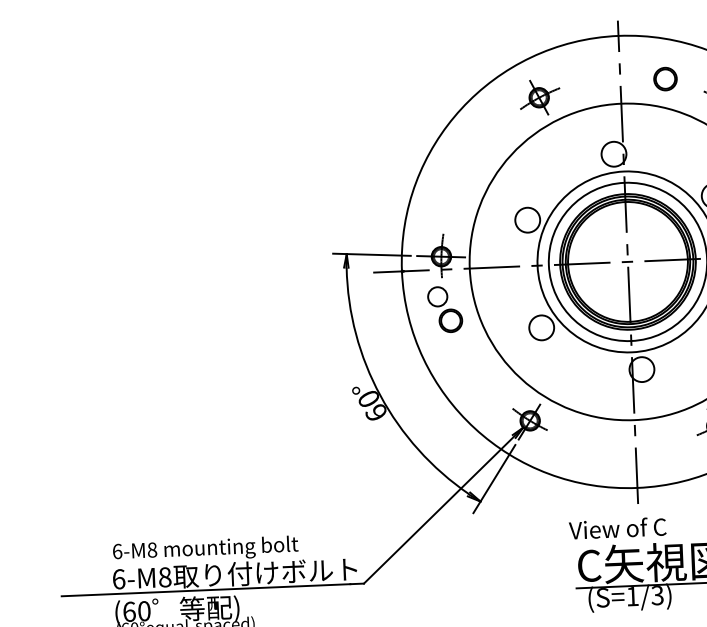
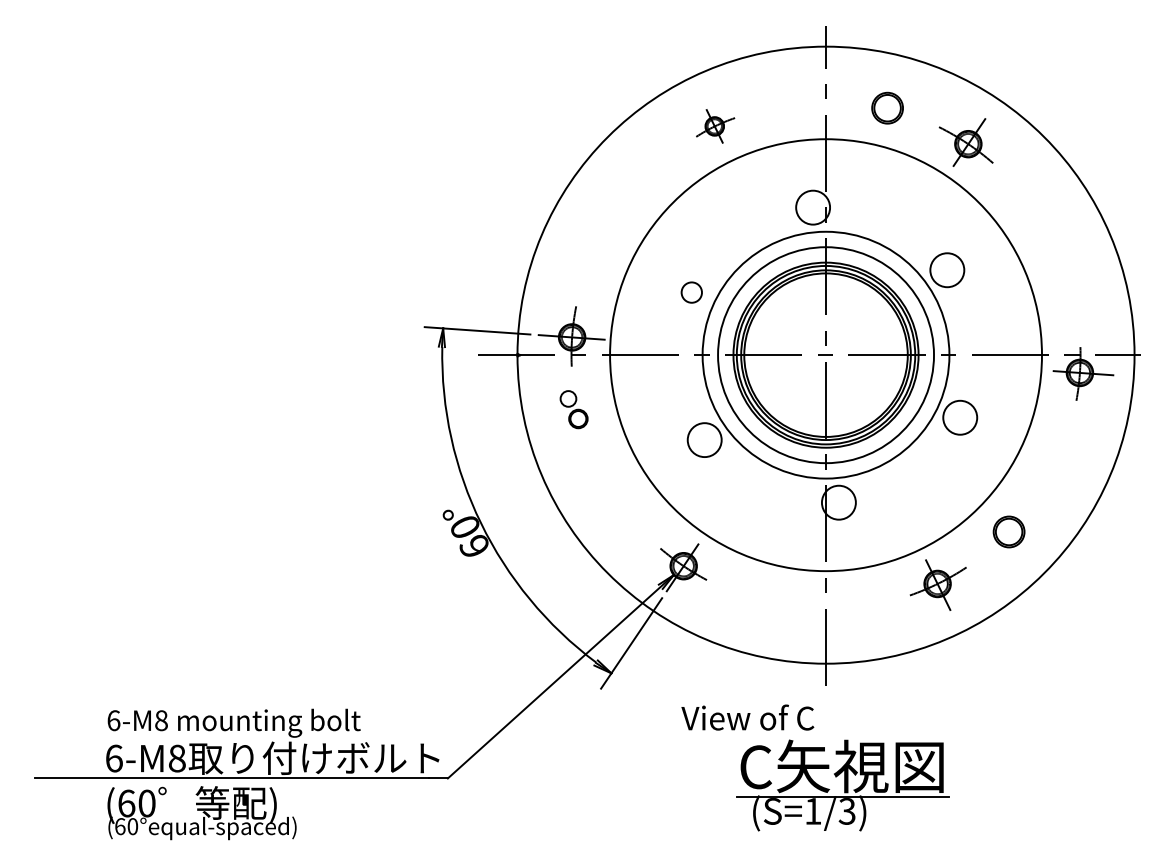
part: (539, 97) -> (715, 126), size x0.7
circle: (527, 220) -> (691, 292), size x0.6
part: (444, 309) -> (573, 409), size x0.6
text: (617, 528) -> (747, 717), moved

